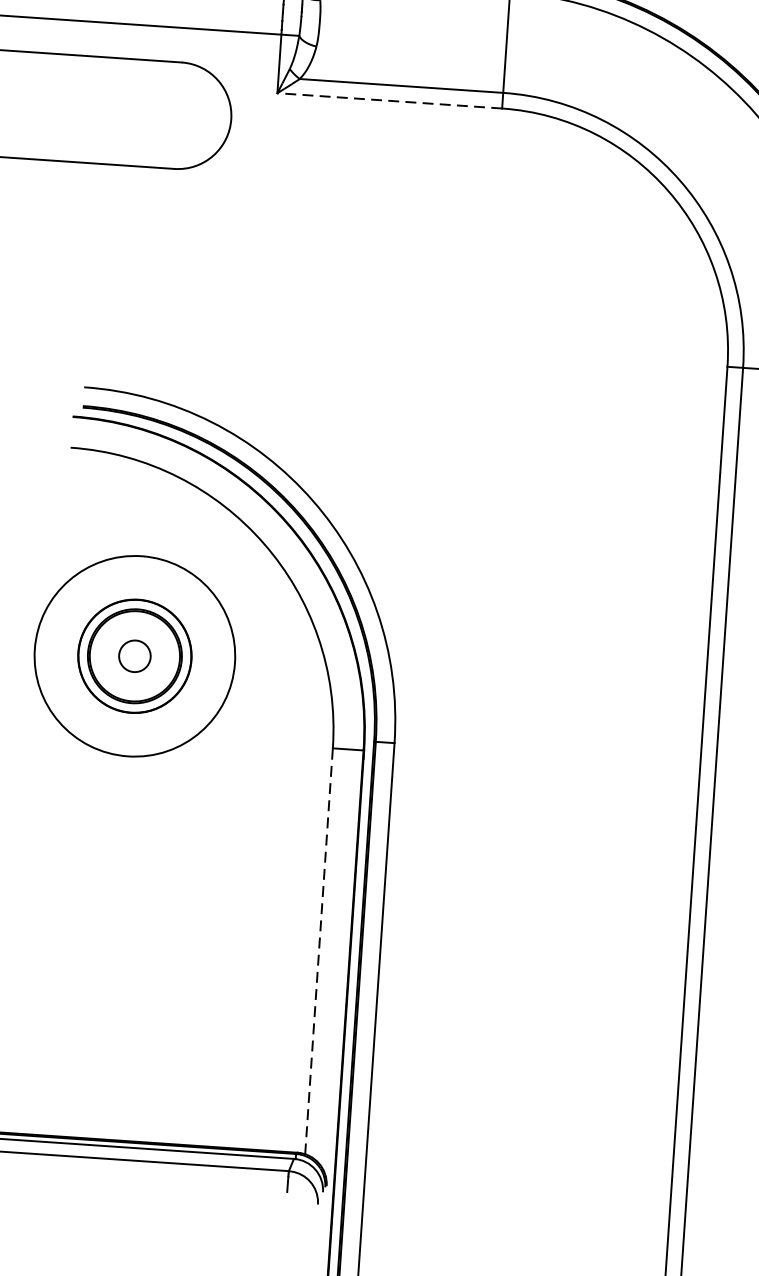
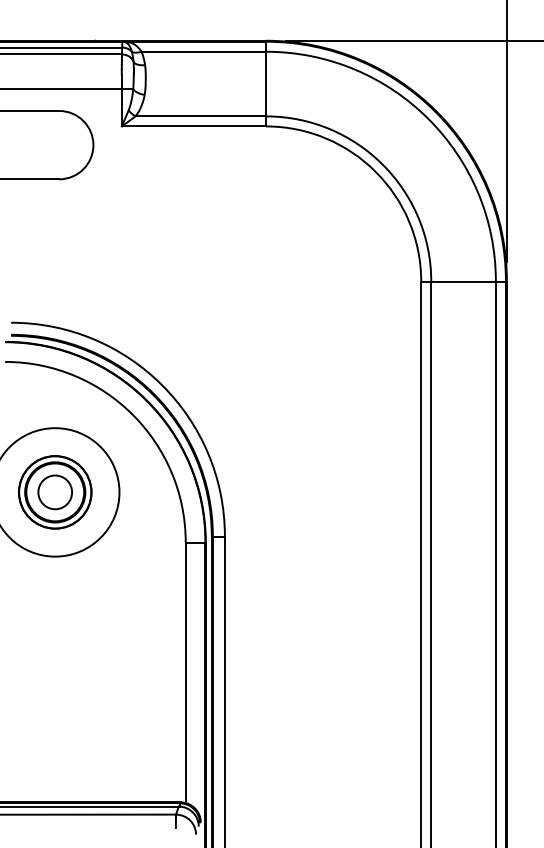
line: (389, 100) -> (193, 126), dashed -> solid
circle: (135, 656) -> (55, 492), size x1.67
line: (318, 950) -> (185, 672), dashed -> solid

